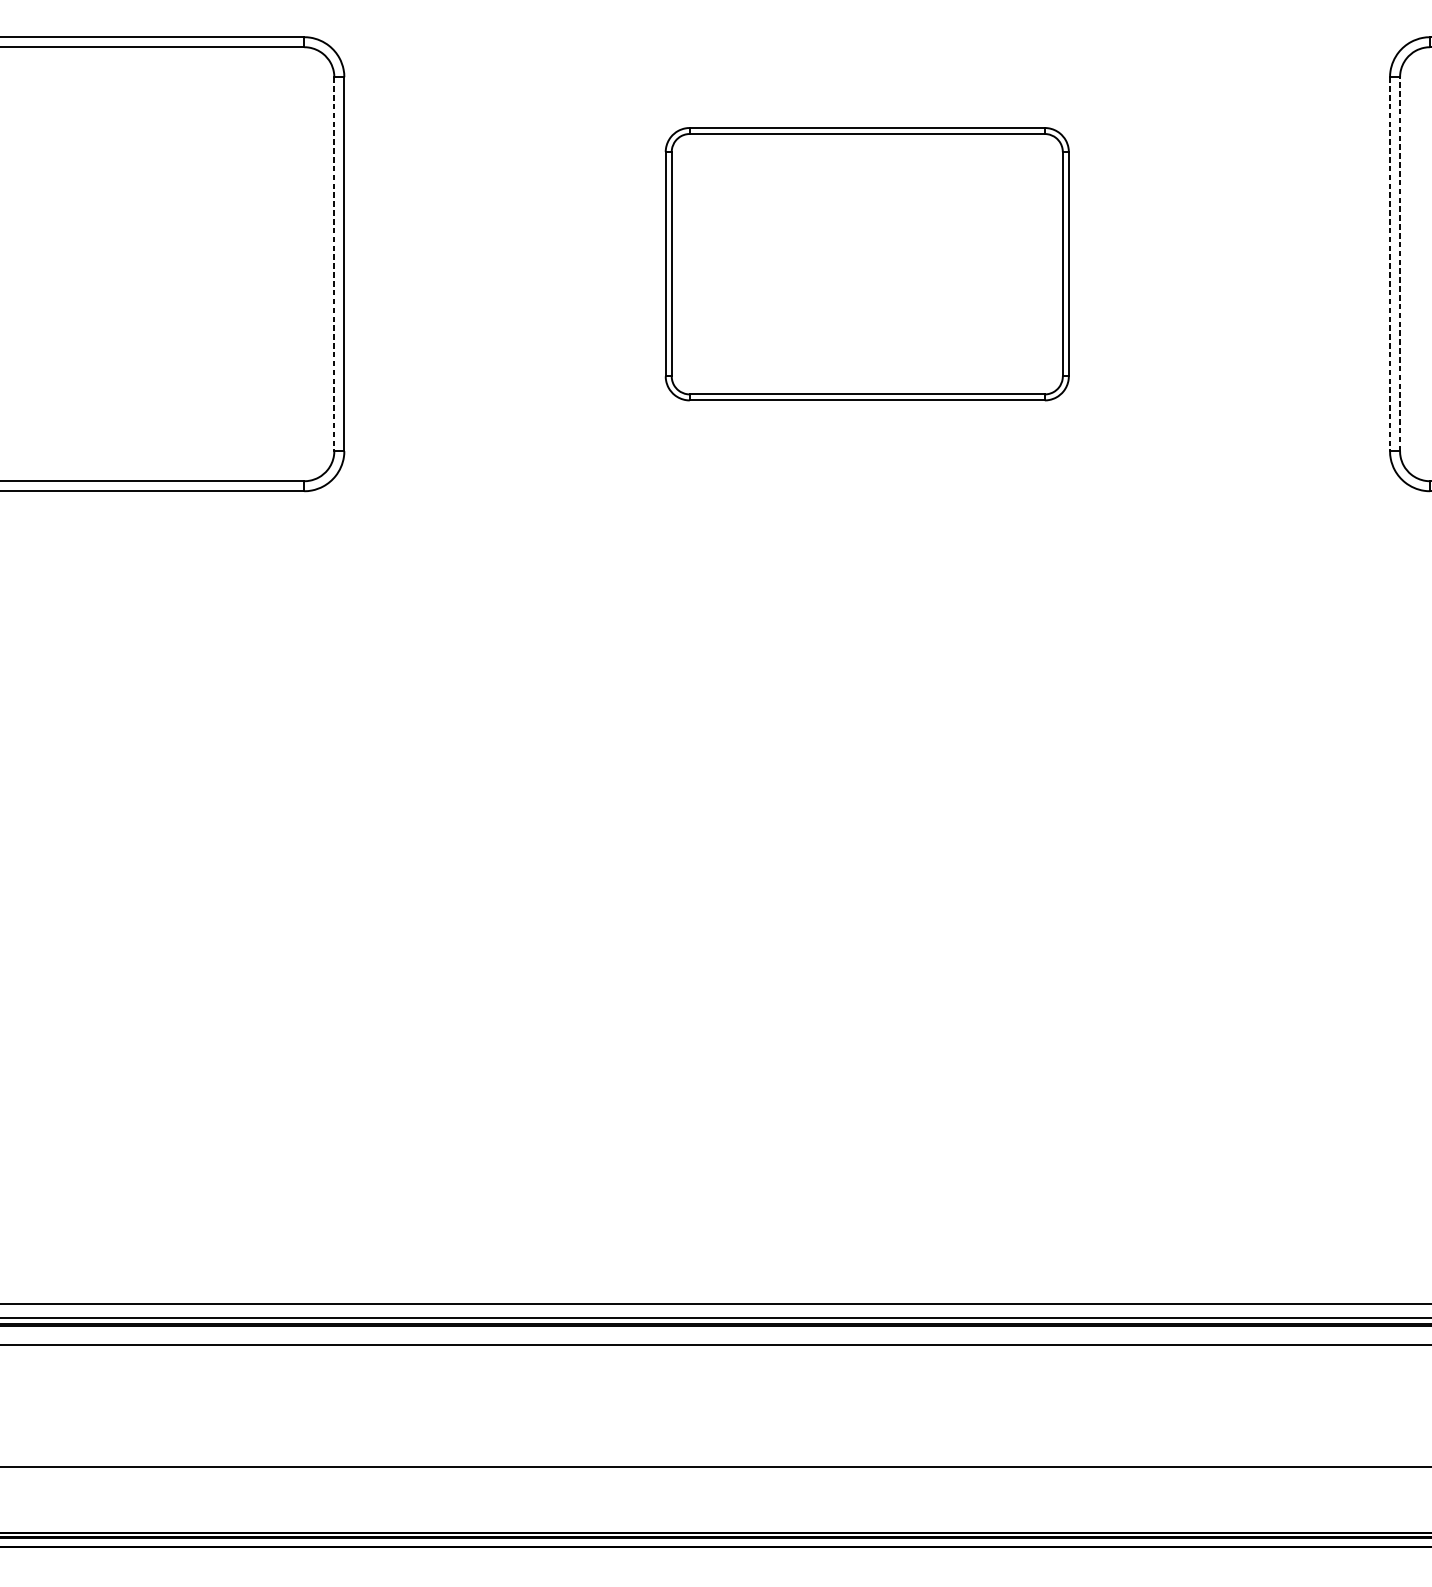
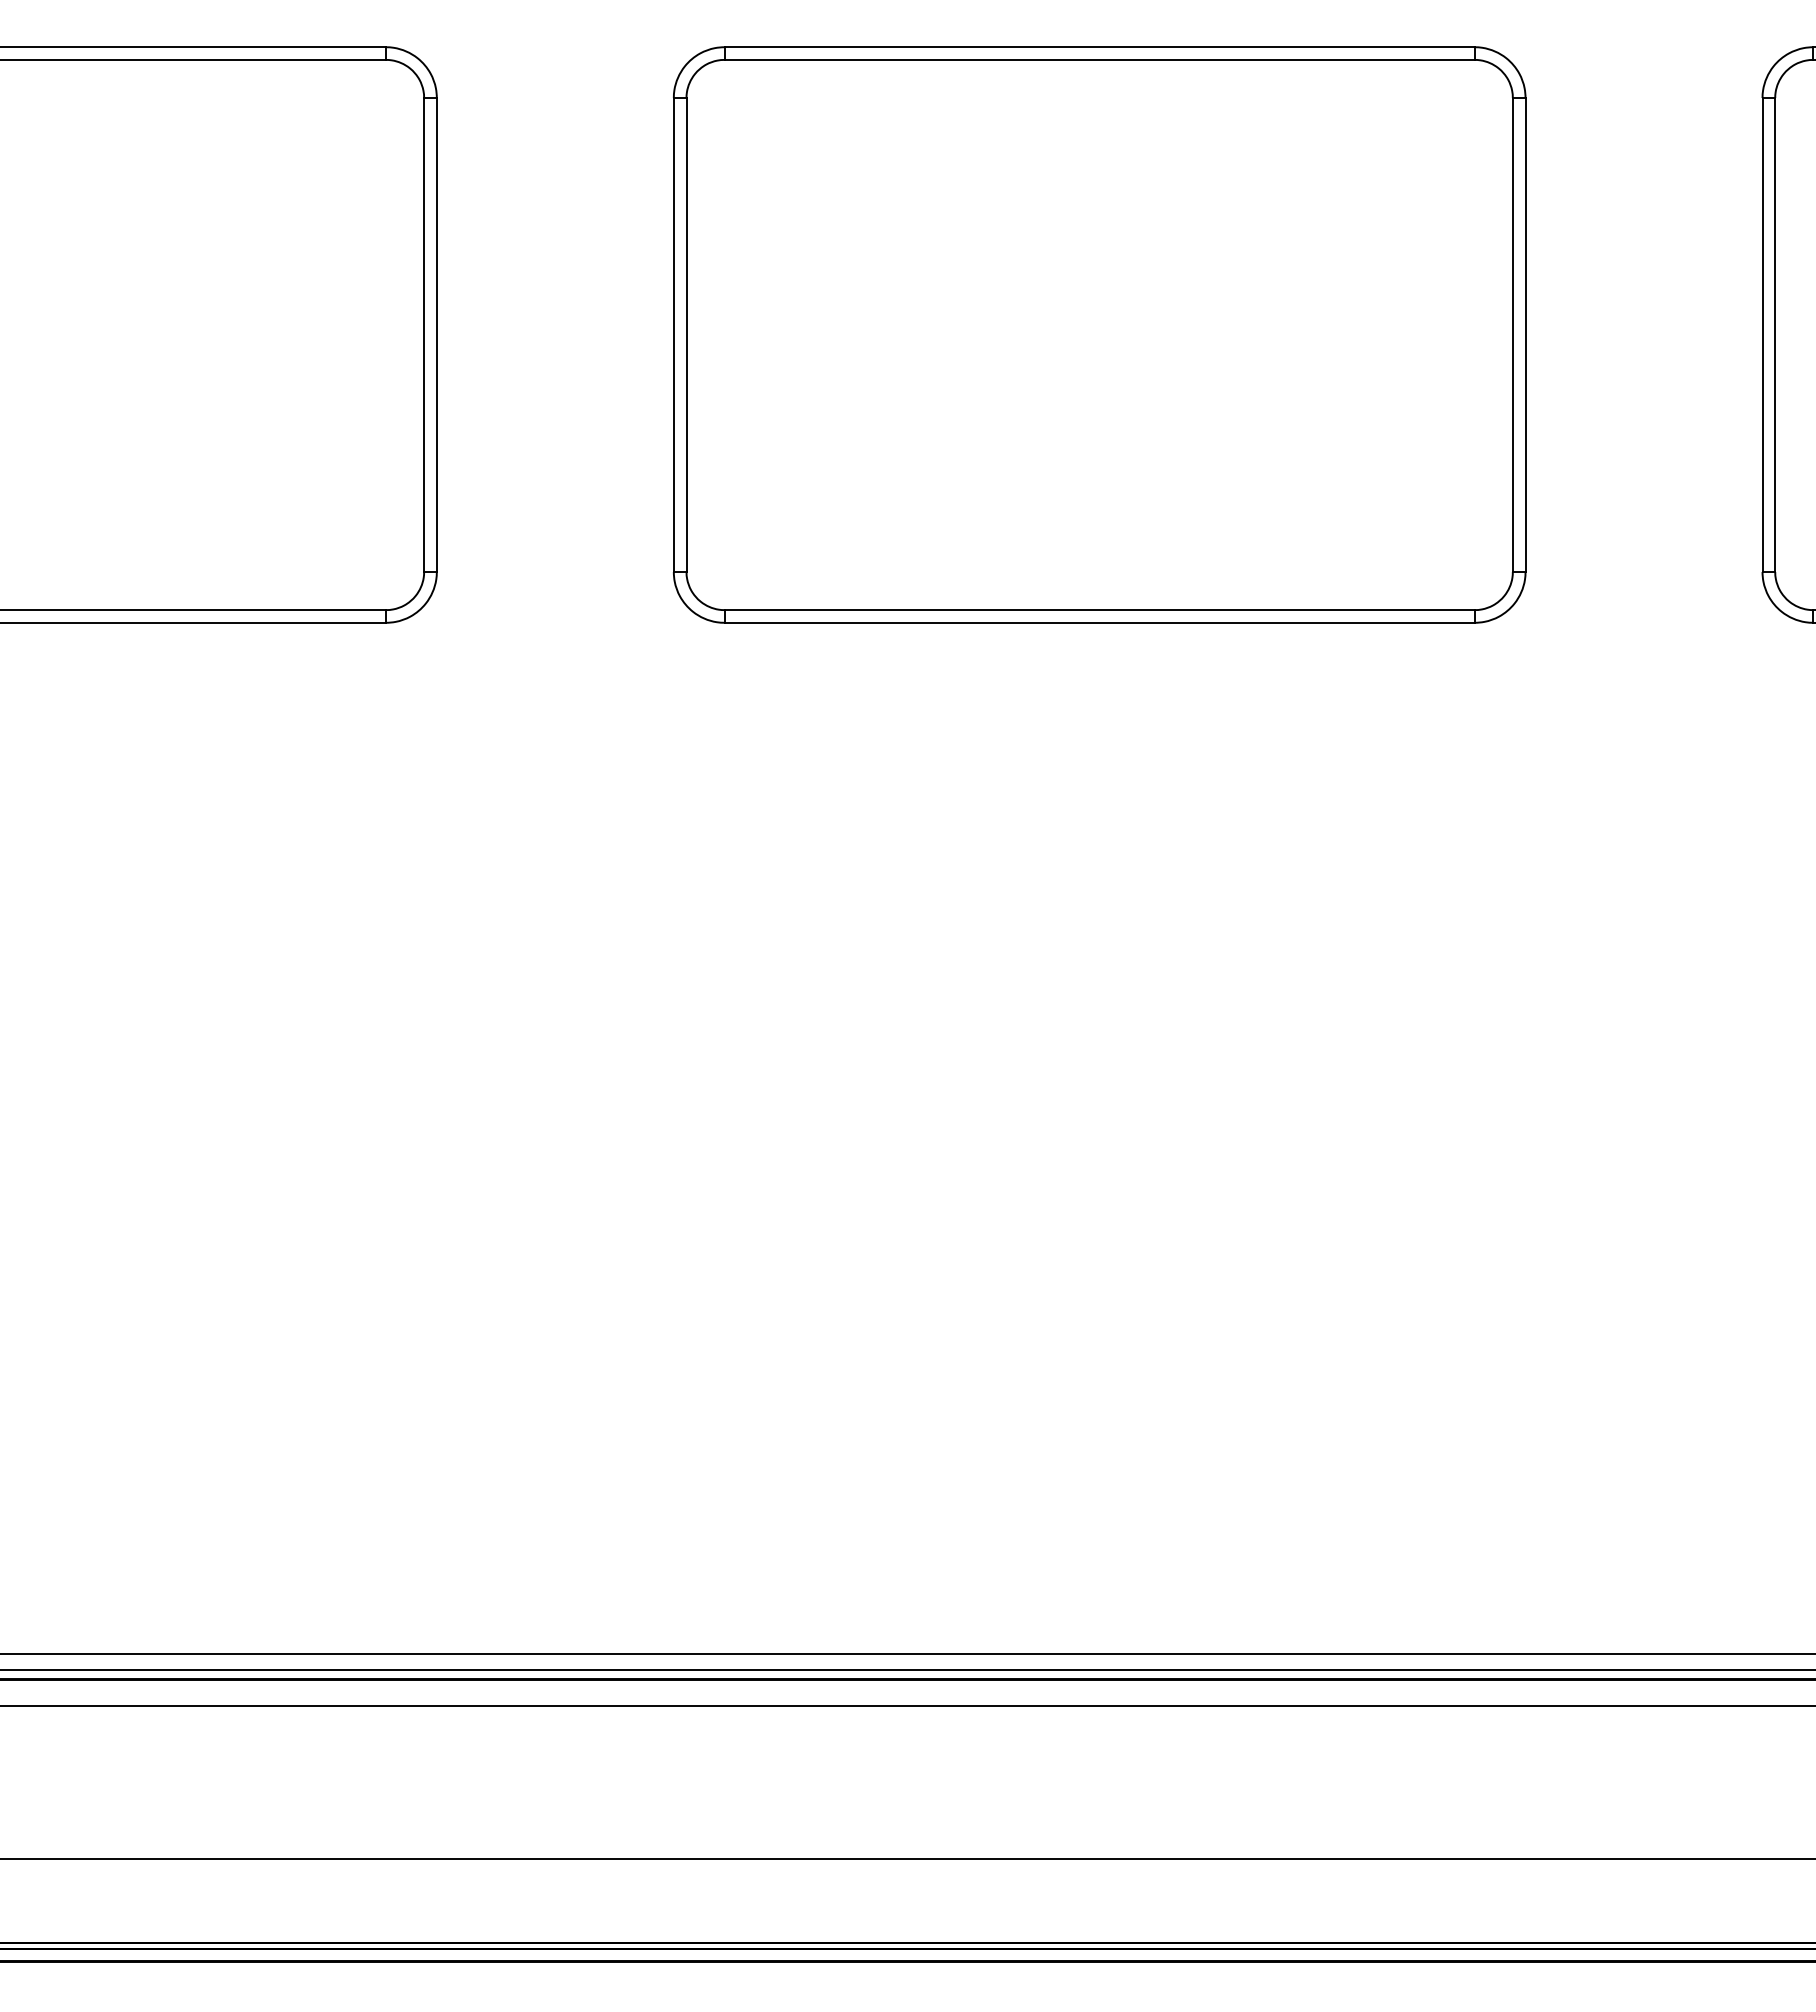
part: (867, 263) -> (1099, 334), size x1.67
line: (334, 264) -> (424, 335), dashed -> solid
line: (1390, 264) -> (1762, 335), dashed -> solid
line: (1400, 264) -> (1775, 335), dashed -> solid

